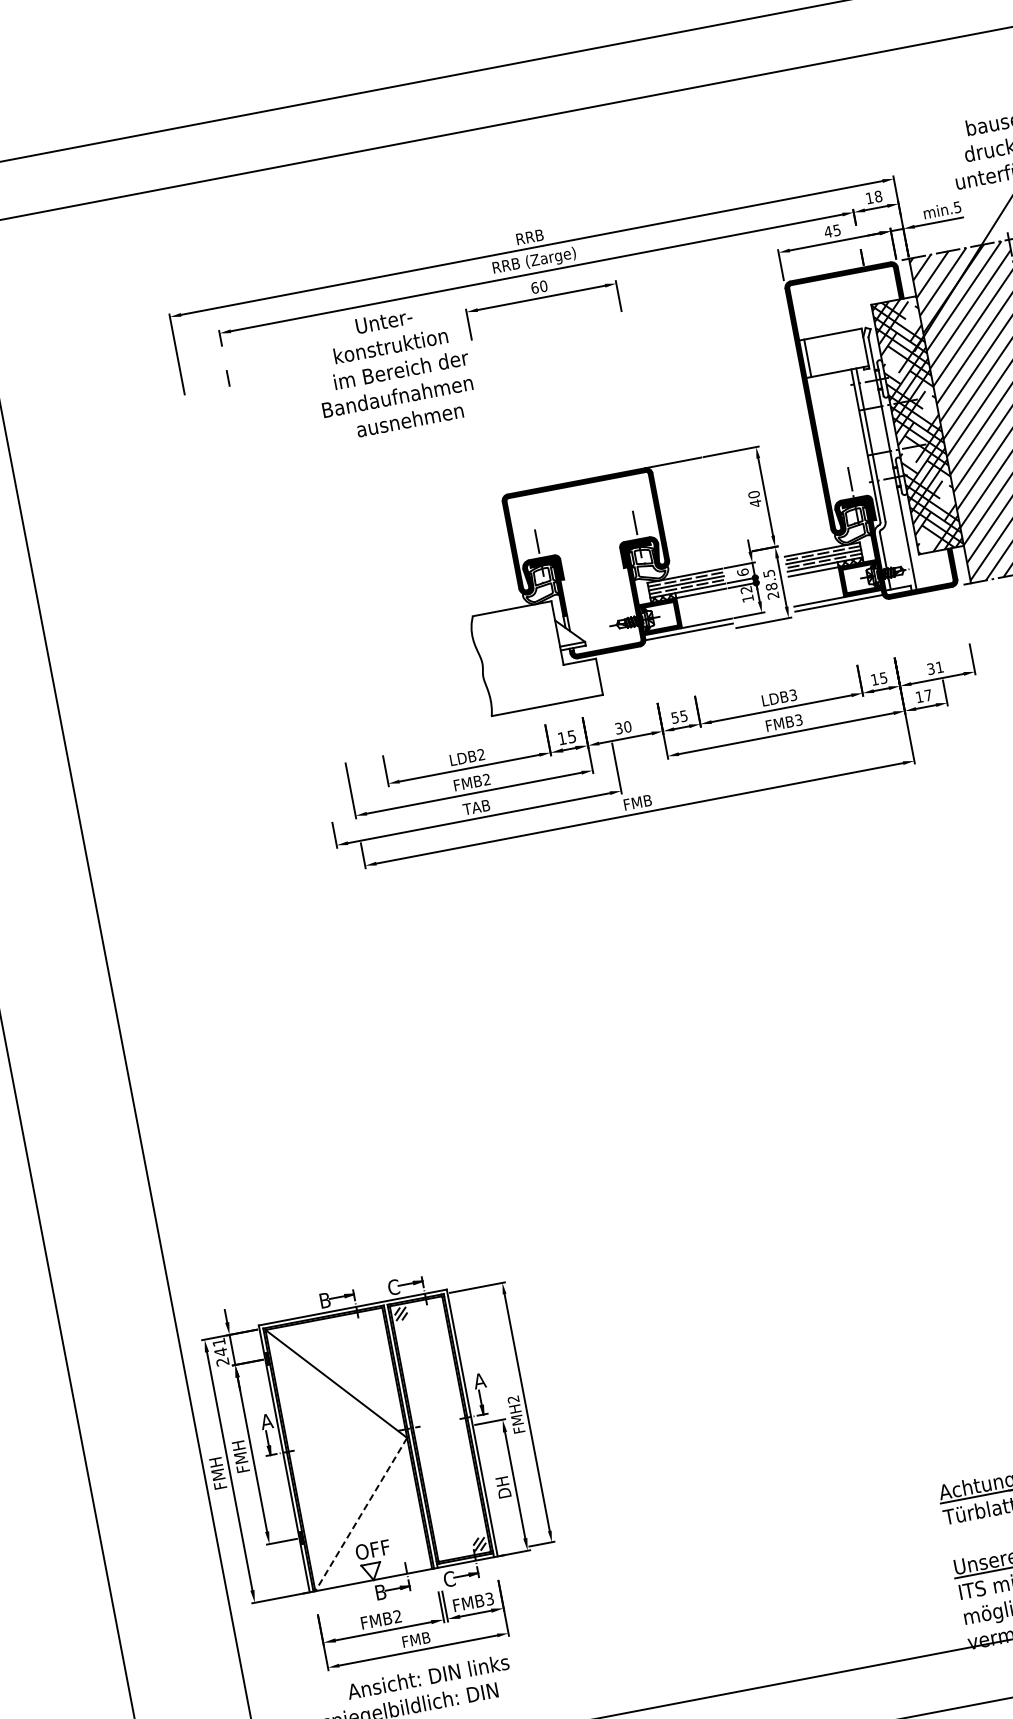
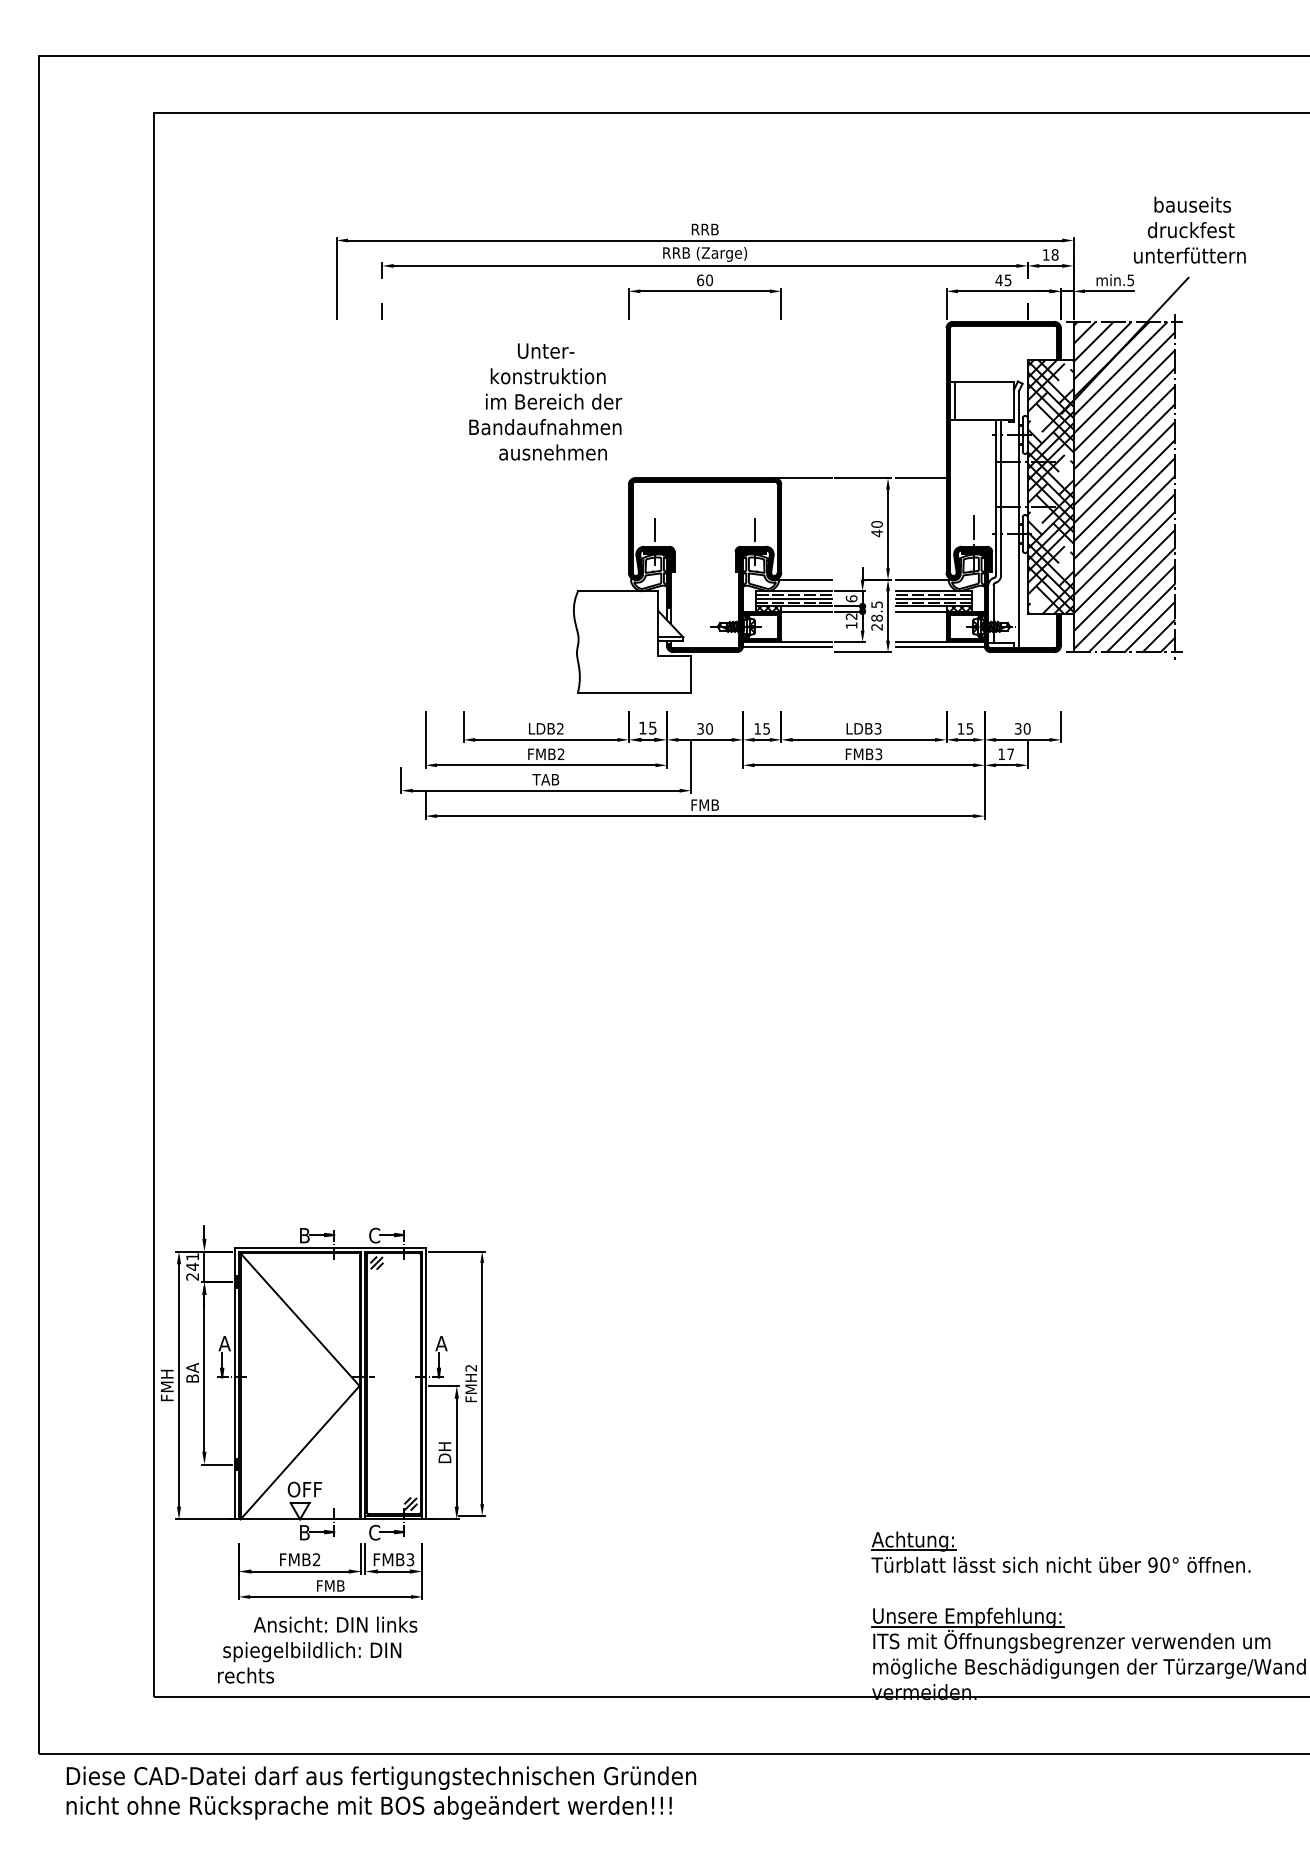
text: (392, 371) -> (545, 401), moved
line: (788, 441) -> (920, 478), added
line: (810, 539) -> (924, 579), added
line: (692, 562) -> (803, 579), added
text: (939, 667) -> (1026, 728), 31 -> 30
text: (674, 717) -> (757, 728), 55 -> 15
text: (240, 1455) -> (192, 1372), FMH -> BA
line: (360, 1515) -> (299, 1453), dashed -> solid

